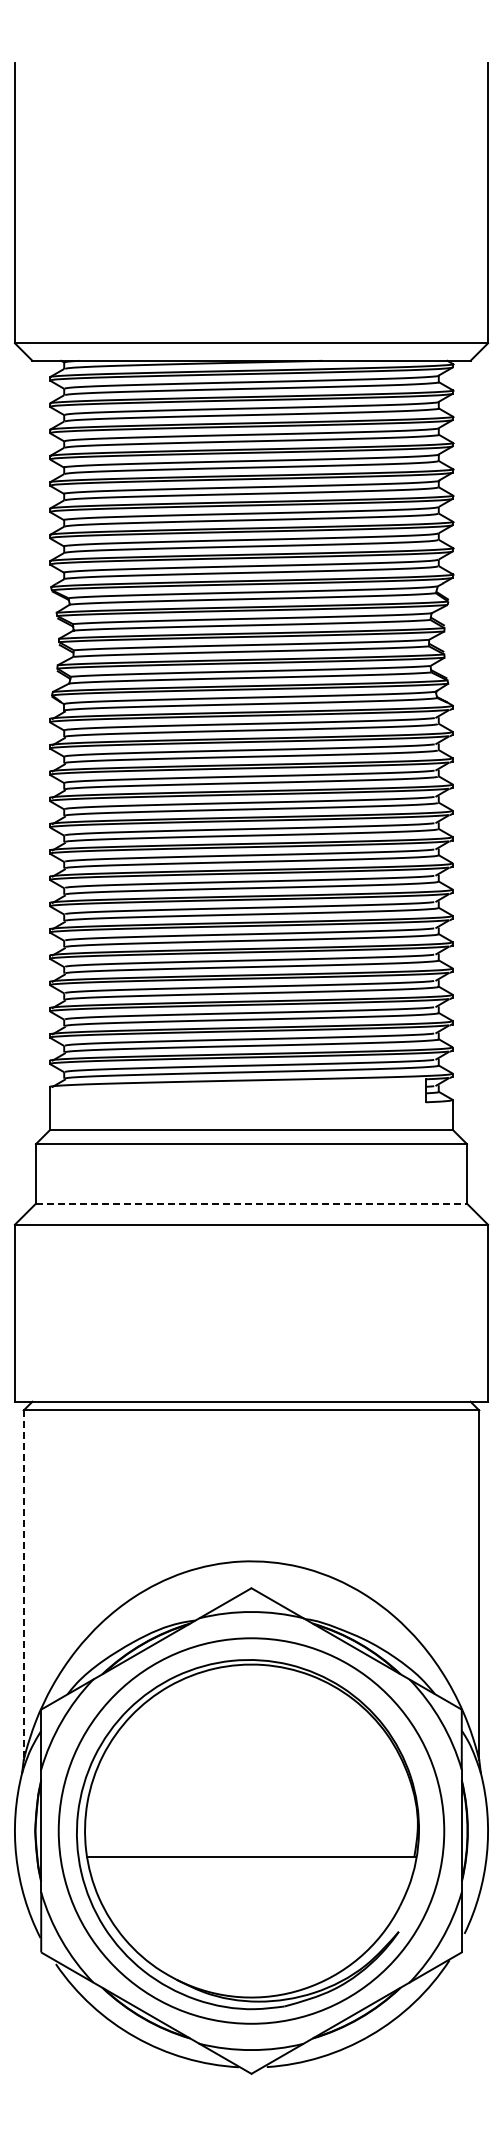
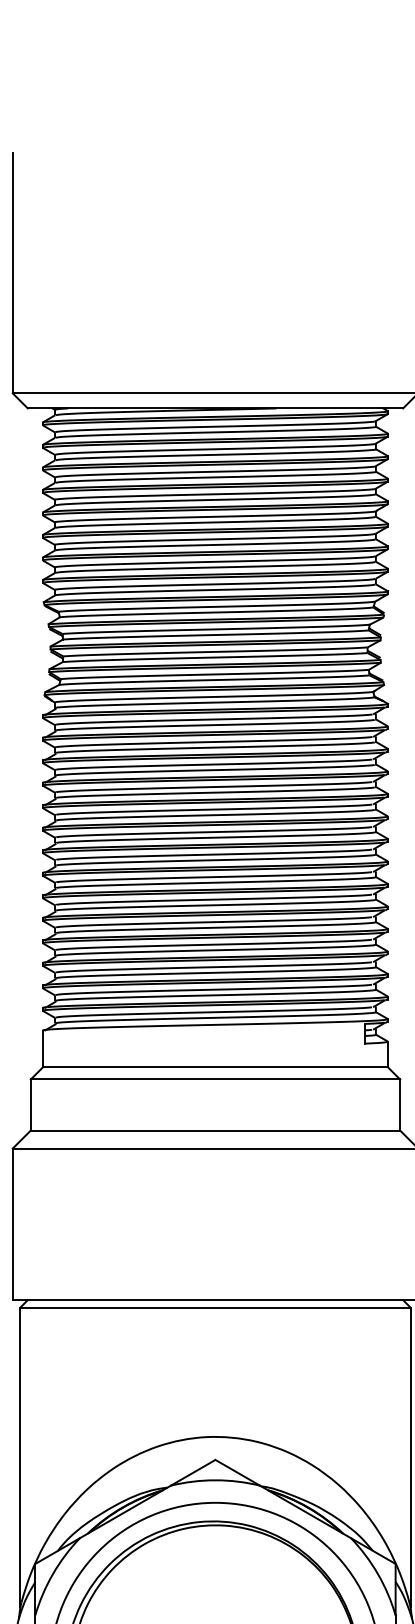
line: (251, 1203) -> (215, 1130), dashed -> solid
line: (23, 1585) -> (20, 1457), dashed -> solid

